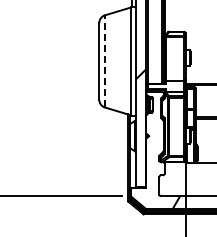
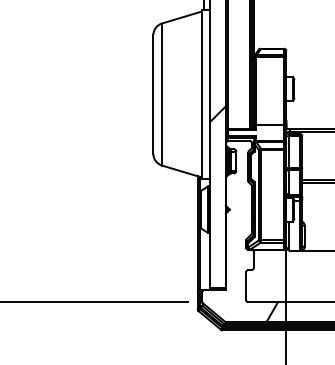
line: (104, 60) -> (161, 93), dashed -> solid

